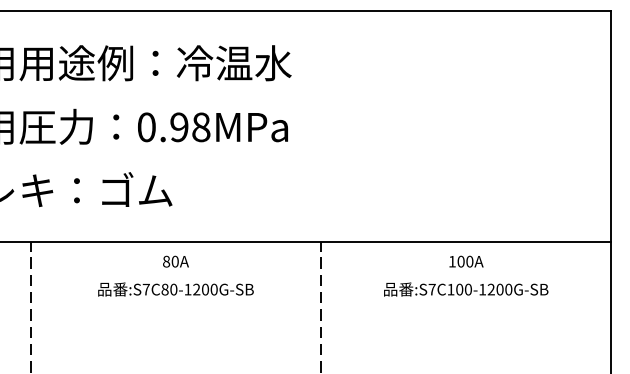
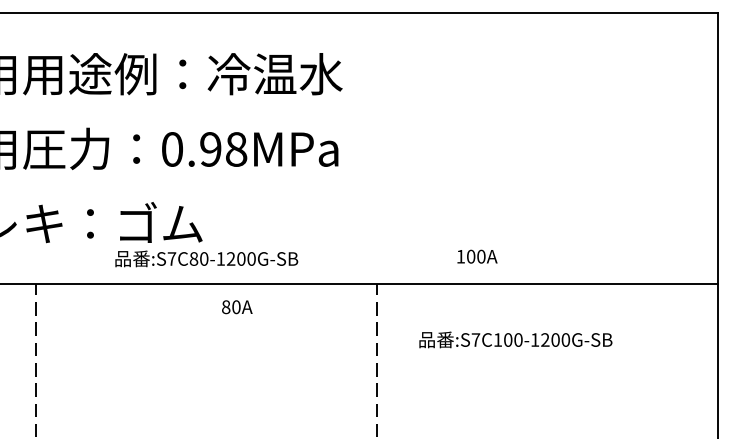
text: (175, 261) -> (236, 306), moved
text: (466, 261) -> (477, 256), moved
text: (175, 289) -> (206, 258), moved
text: (466, 289) -> (516, 339), moved

